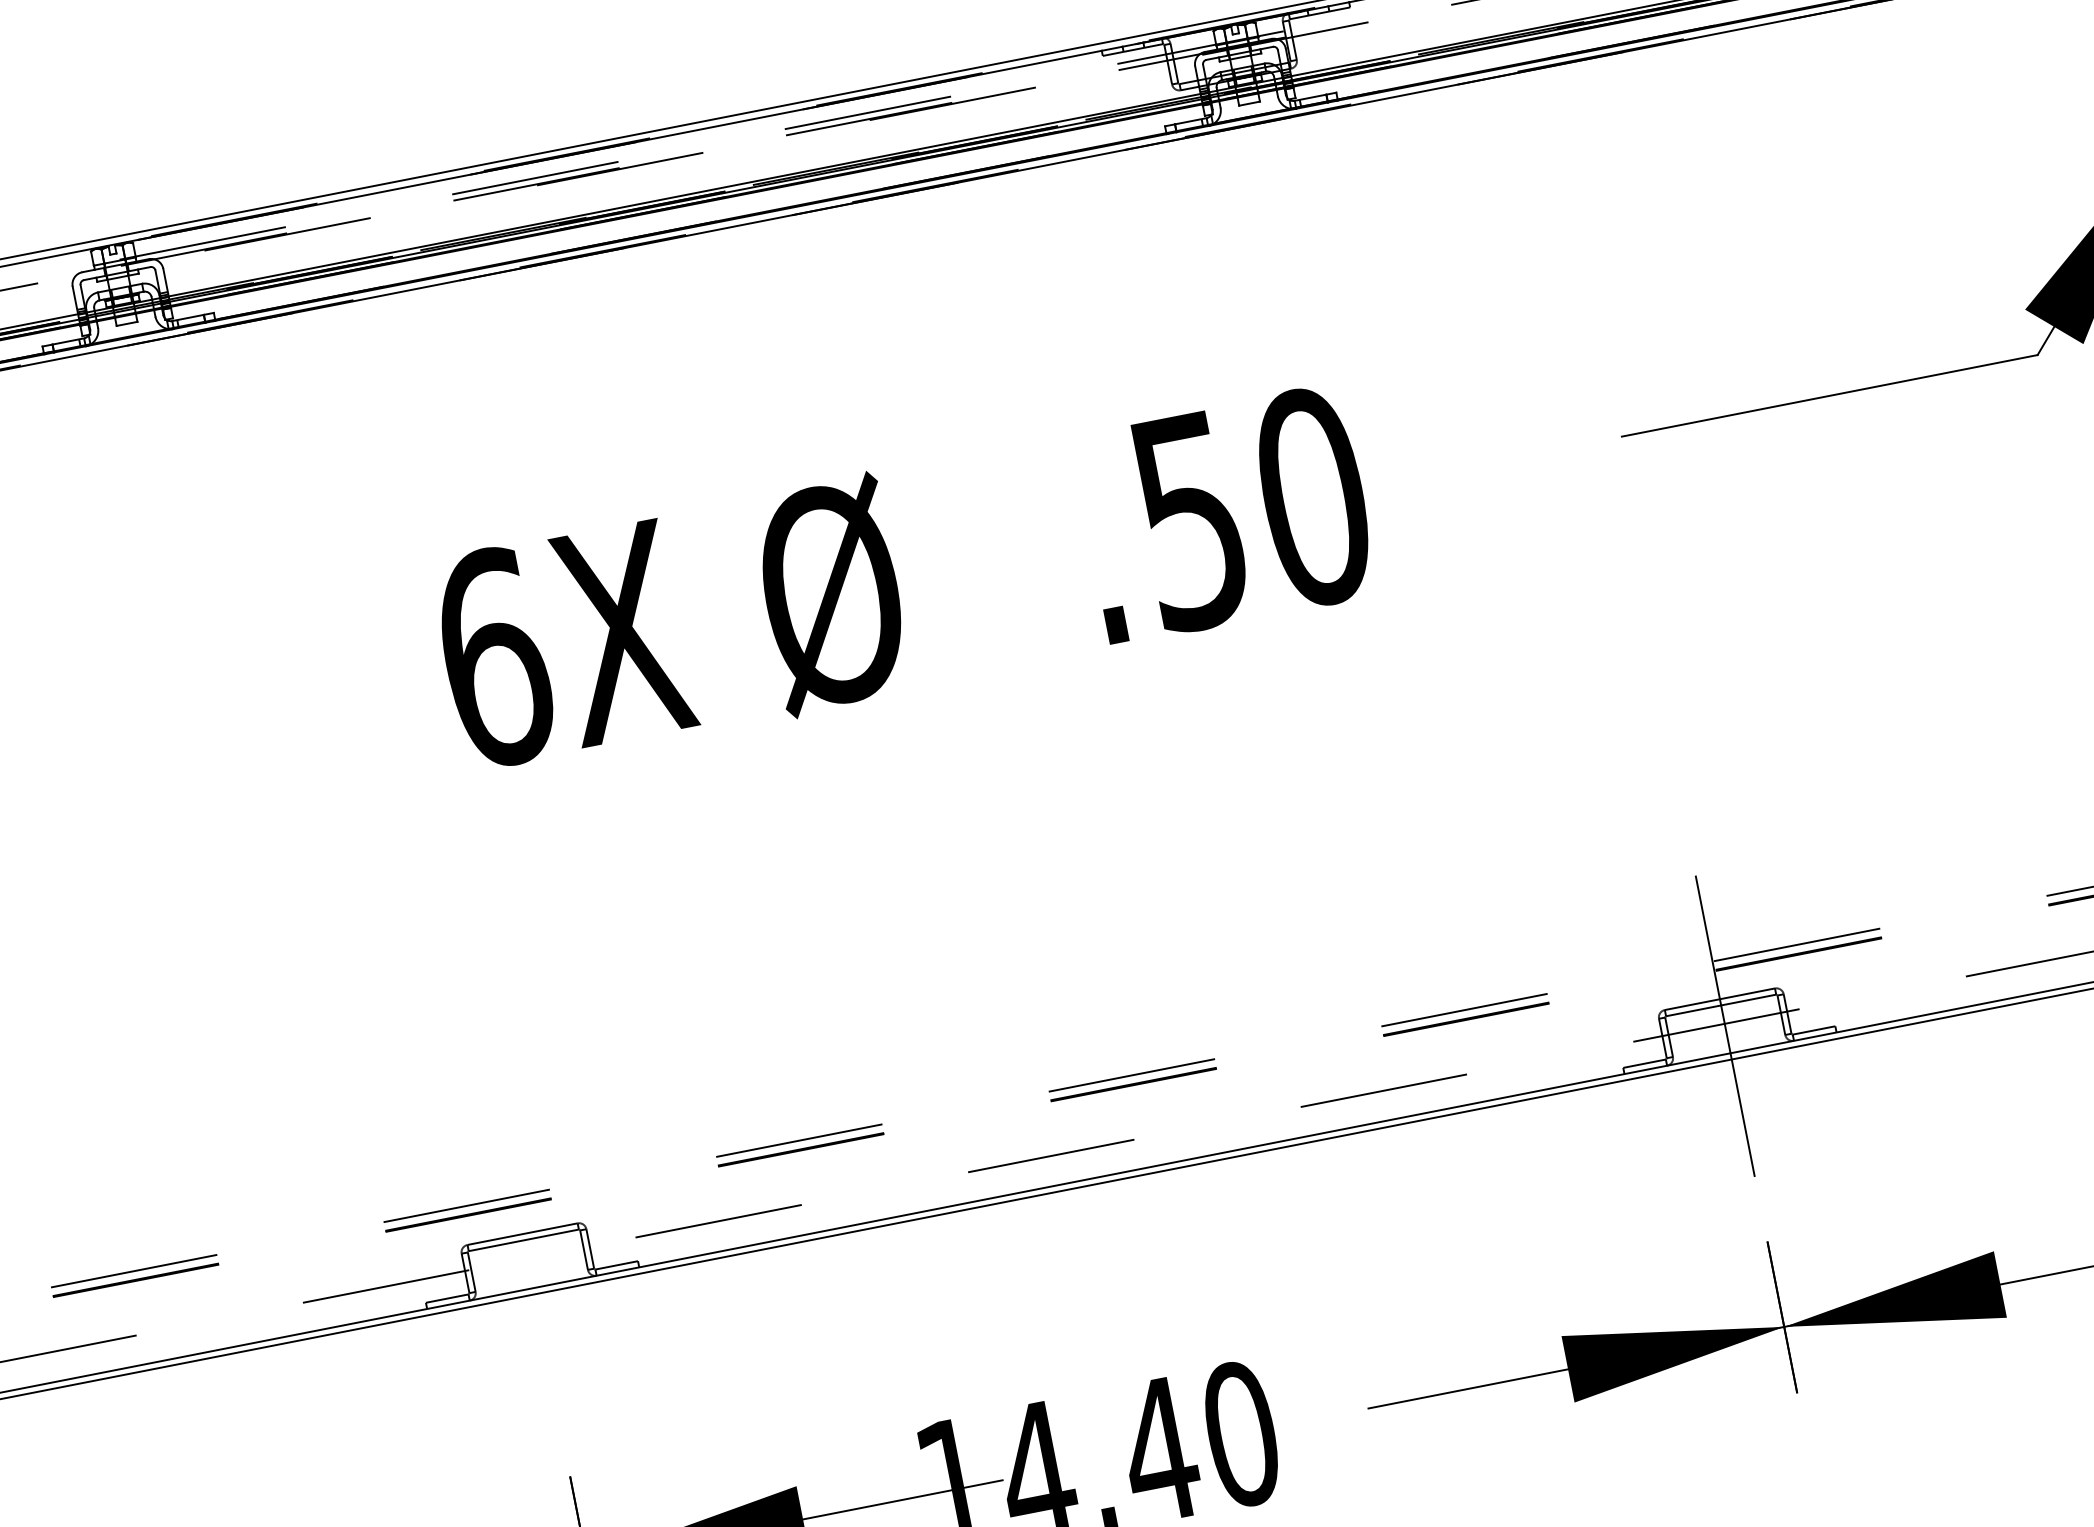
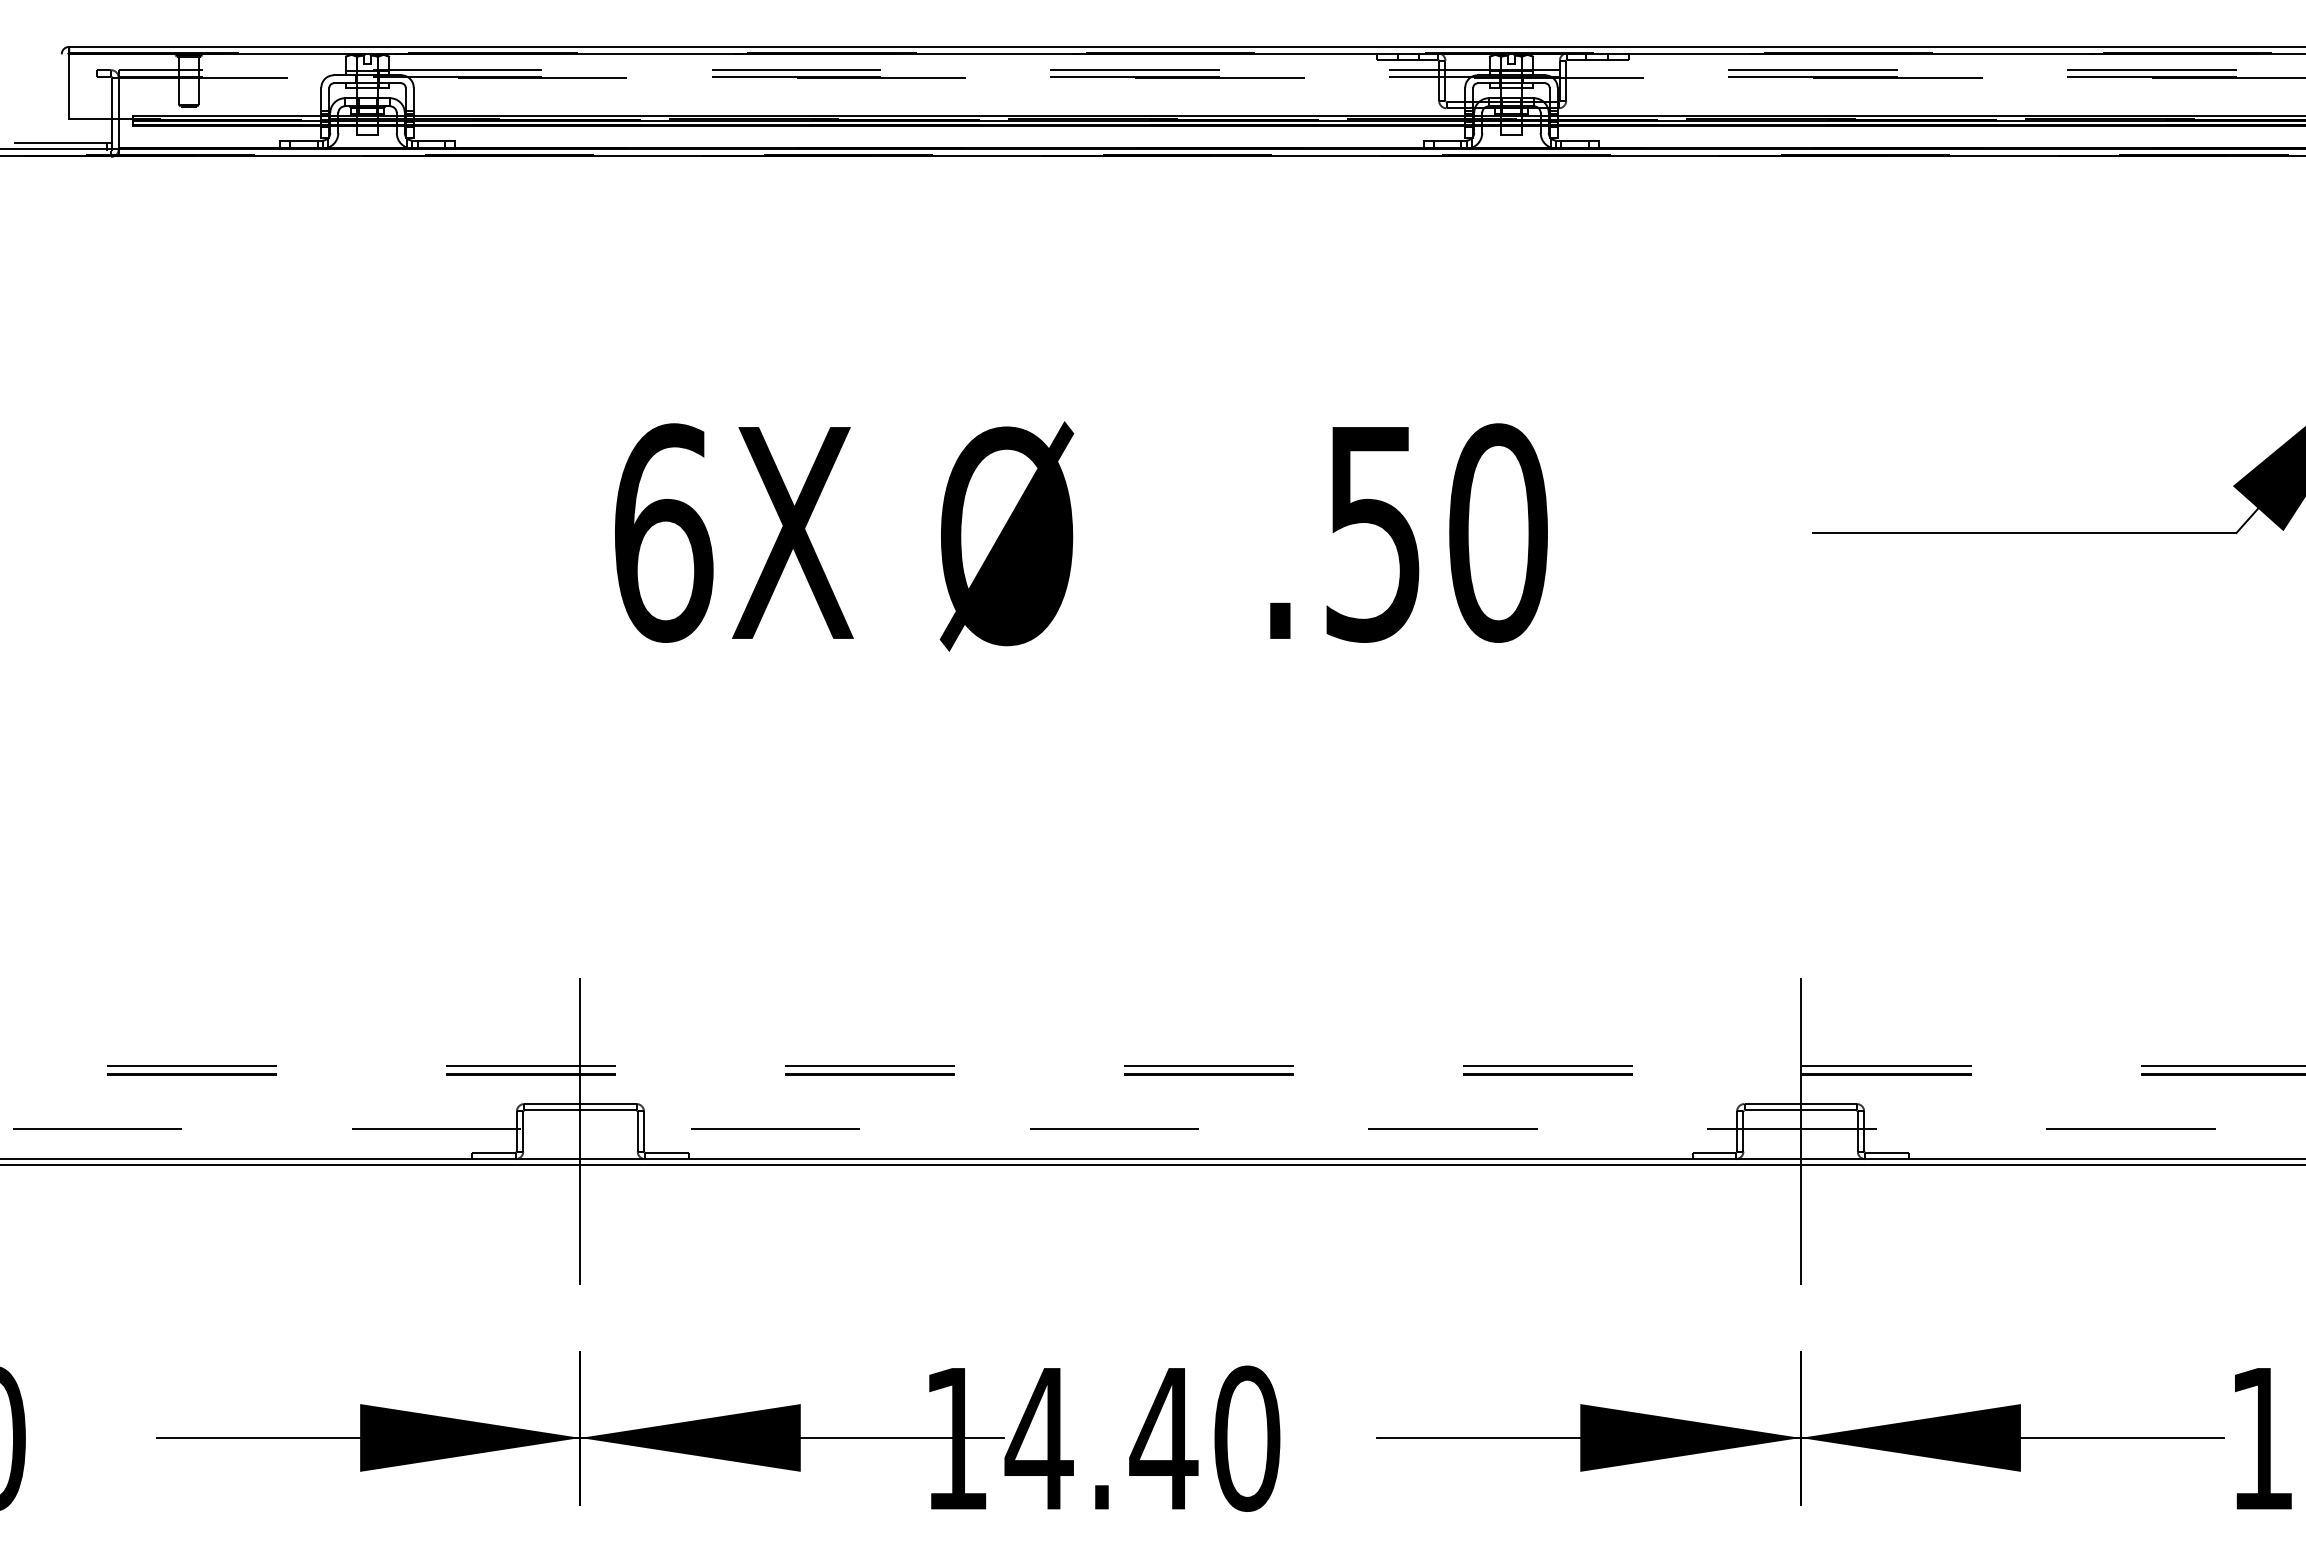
line: (527, 1261) -> (580, 1131), added

